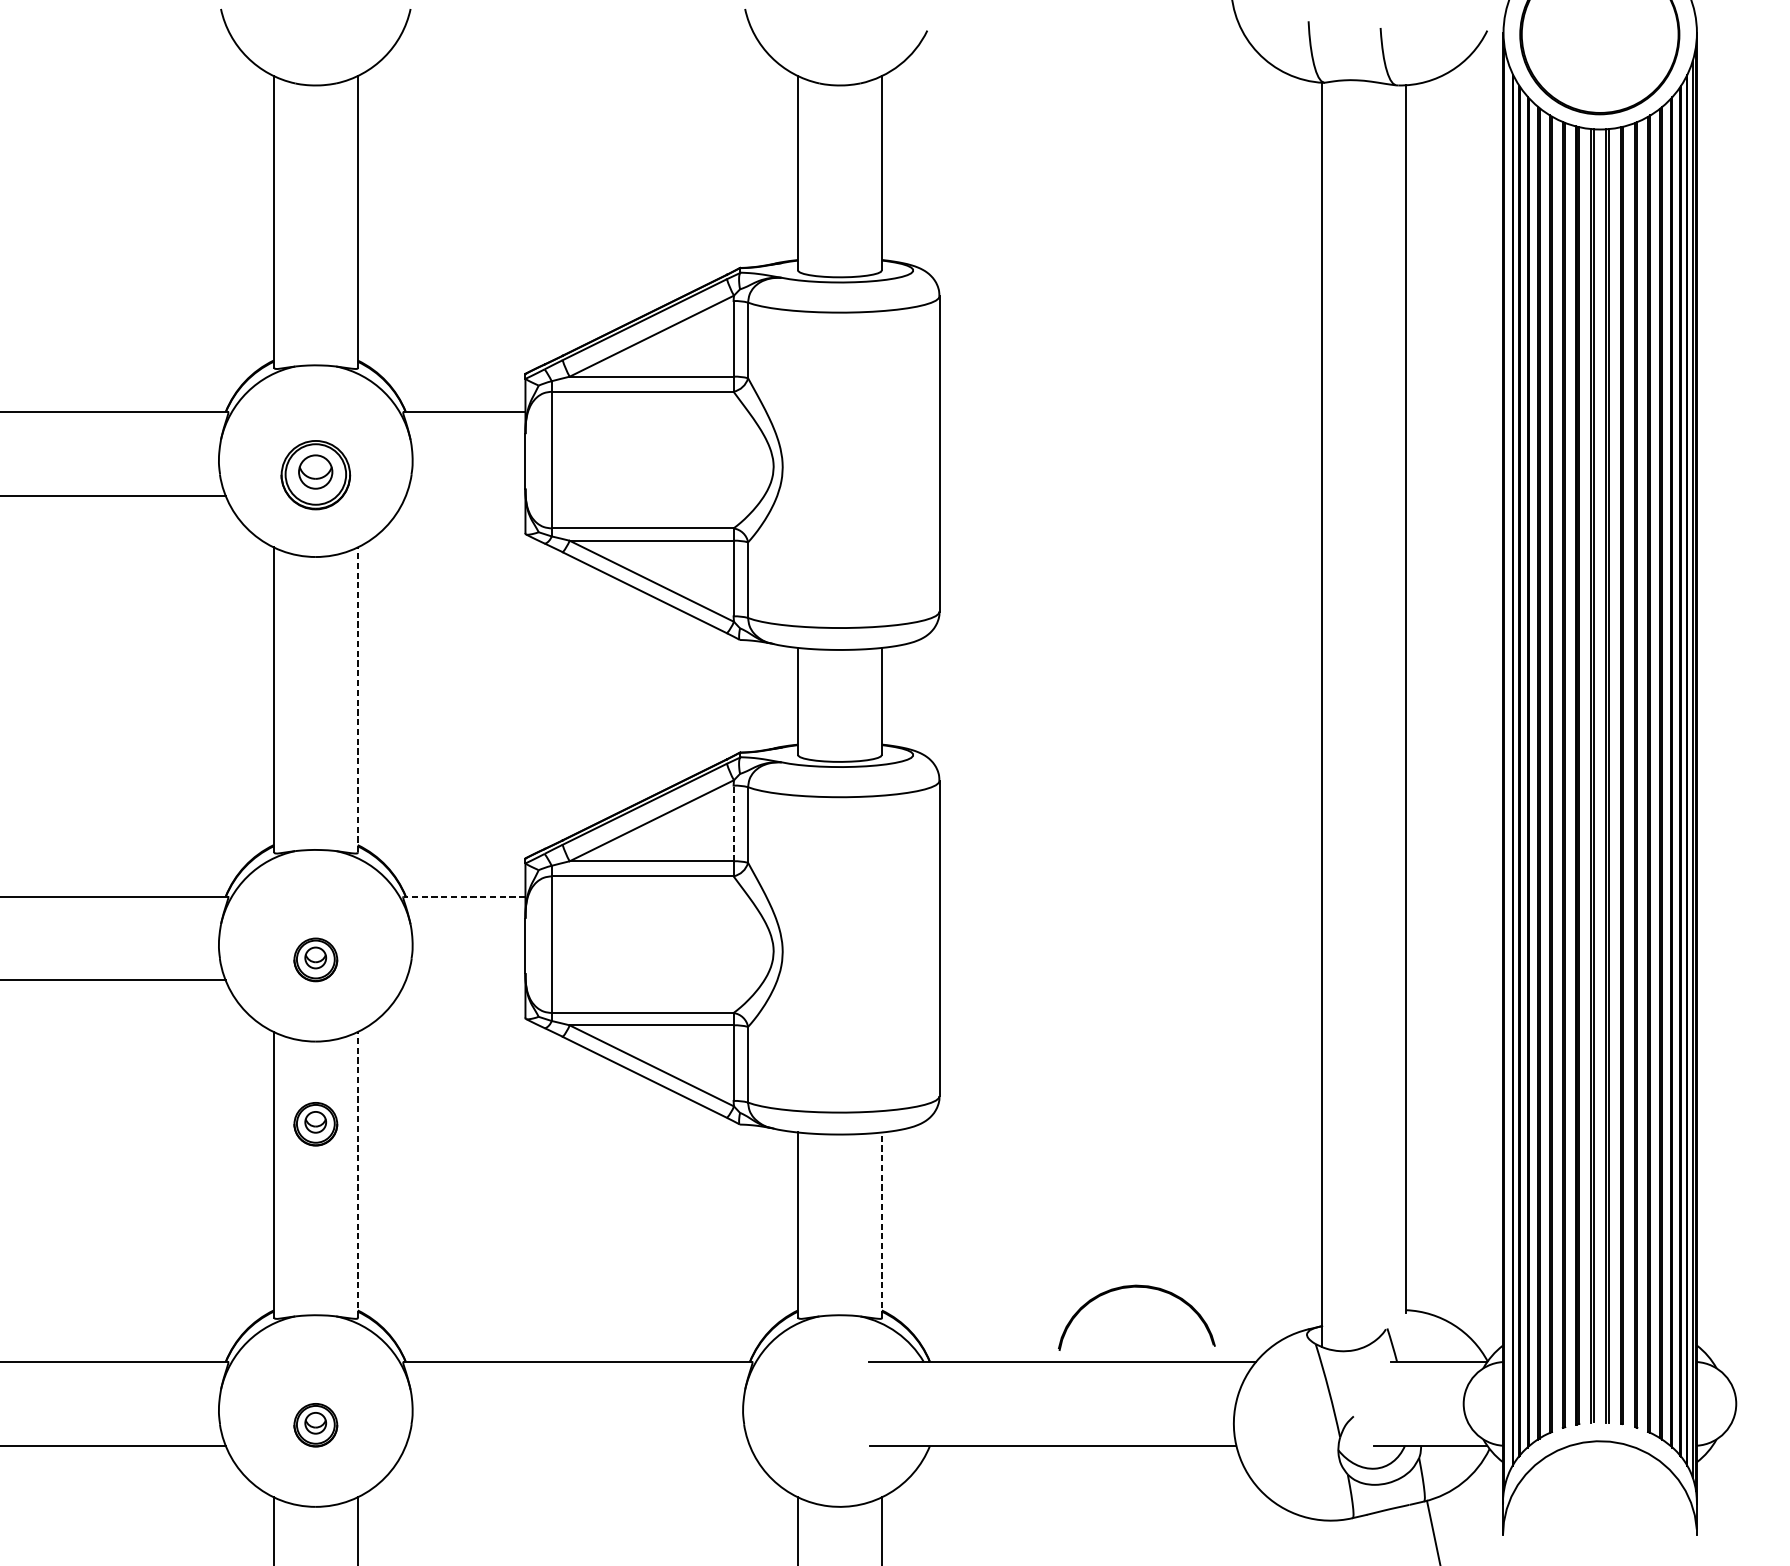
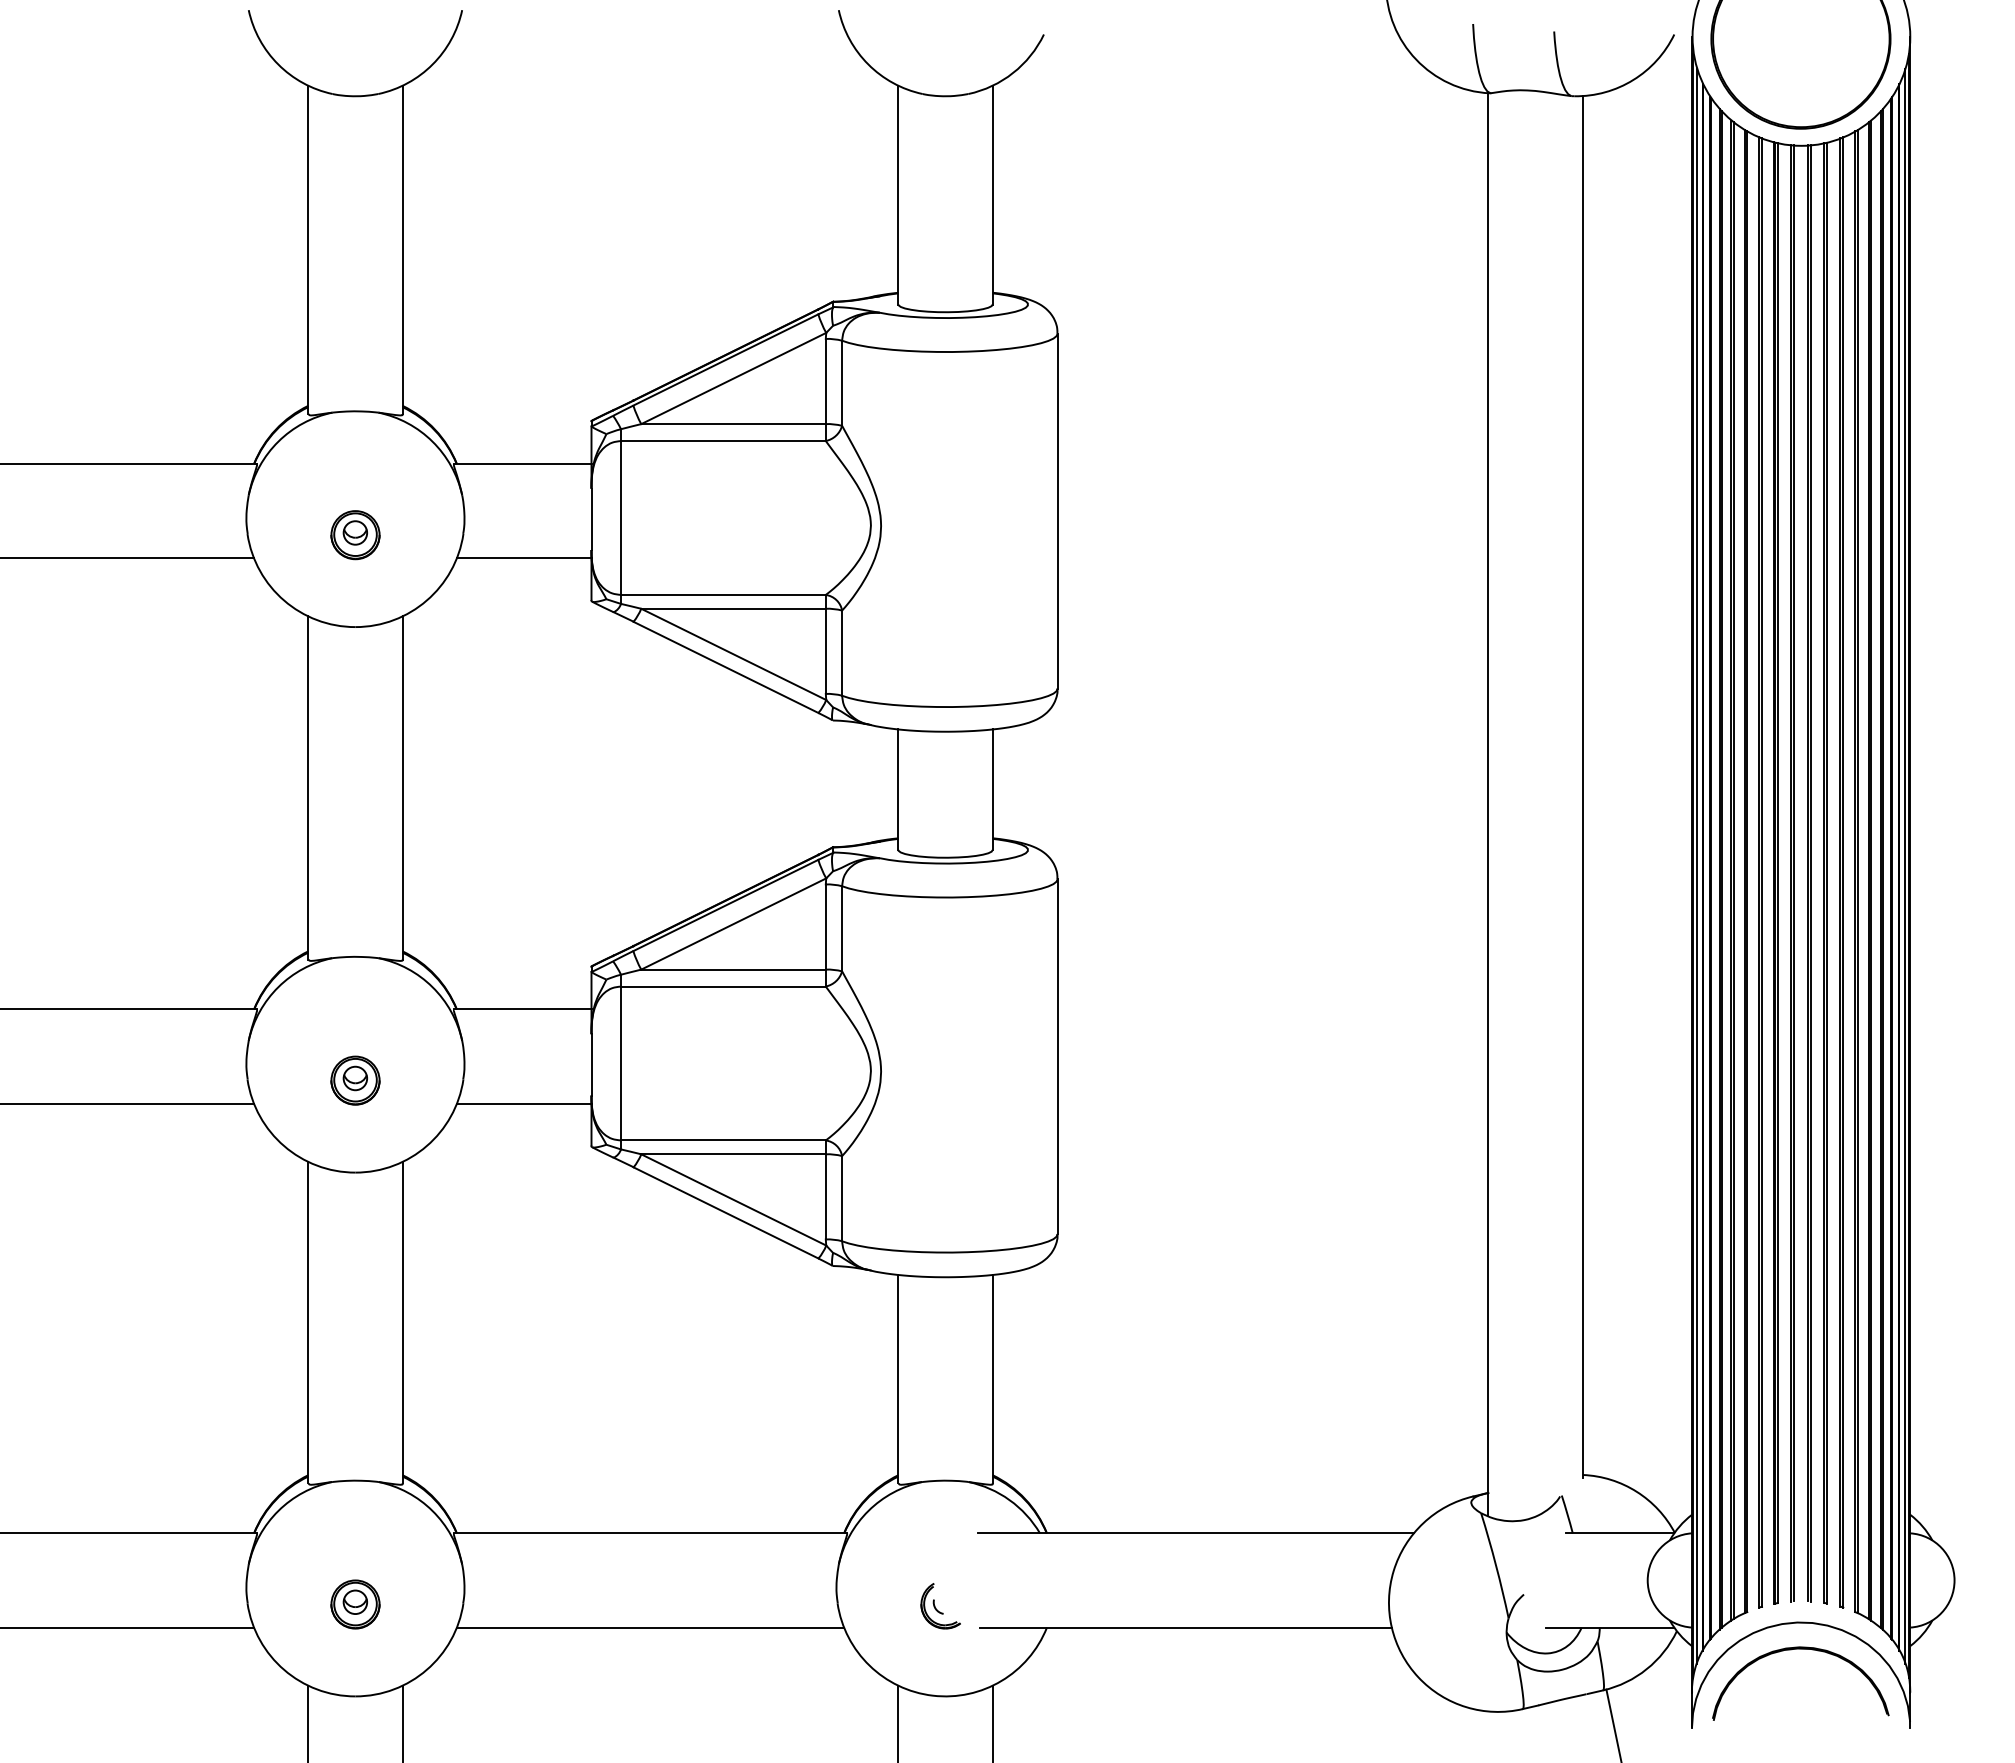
part: (315, 475) -> (355, 535), size x0.62
line: (465, 496) -> (523, 558), added
line: (357, 699) -> (402, 787), dashed -> solid
line: (1507, 769) -> (1696, 866), added
line: (733, 823) -> (825, 927), dashed -> solid
line: (464, 896) -> (522, 1009), dashed -> solid
line: (465, 980) -> (523, 1103), added
part: (315, 1124) -> (355, 1265), removed
line: (357, 1174) -> (402, 1322), dashed -> solid
line: (881, 1224) -> (992, 1378), dashed -> solid
part: (1136, 1287) -> (1800, 1649), moved
part: (835, 1427) -> (940, 1606), added
line: (577, 1445) -> (650, 1627), added

